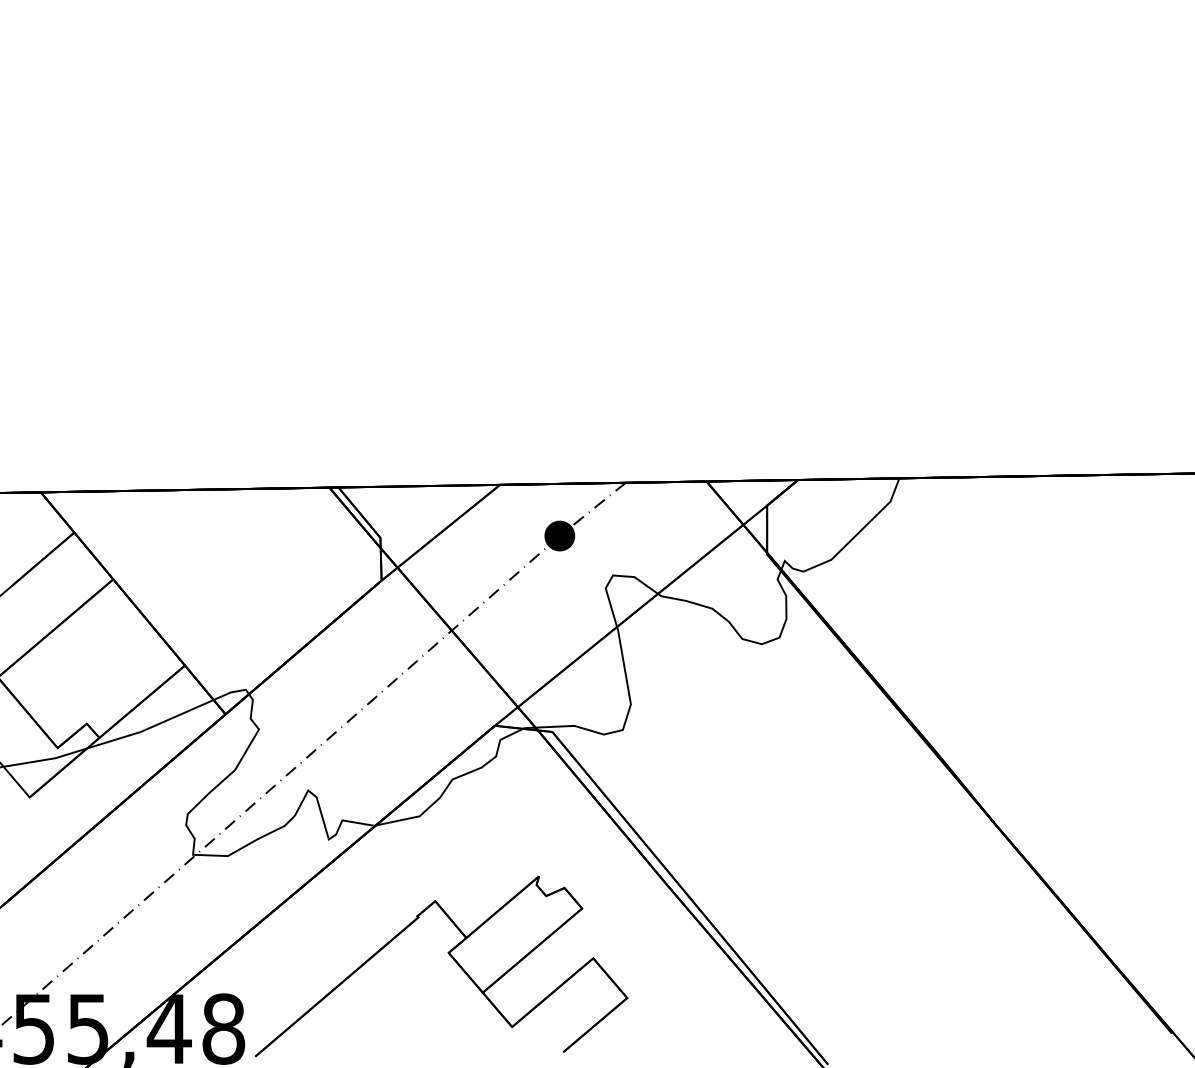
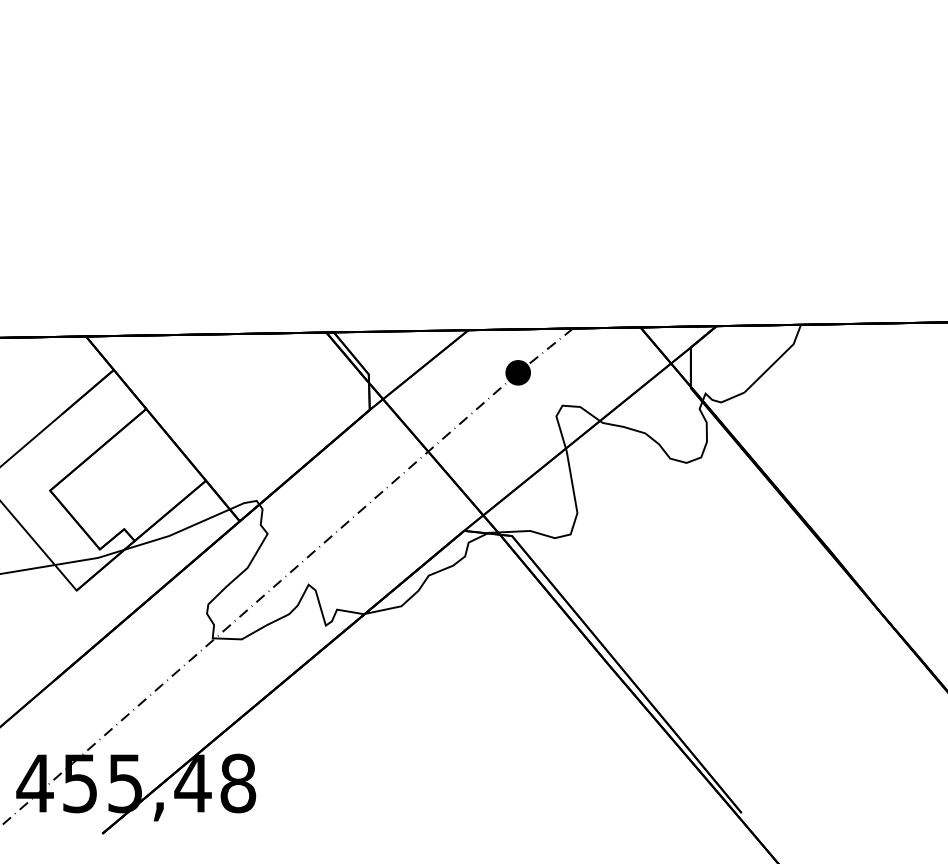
part: (453, 960) -> (429, 726), removed

